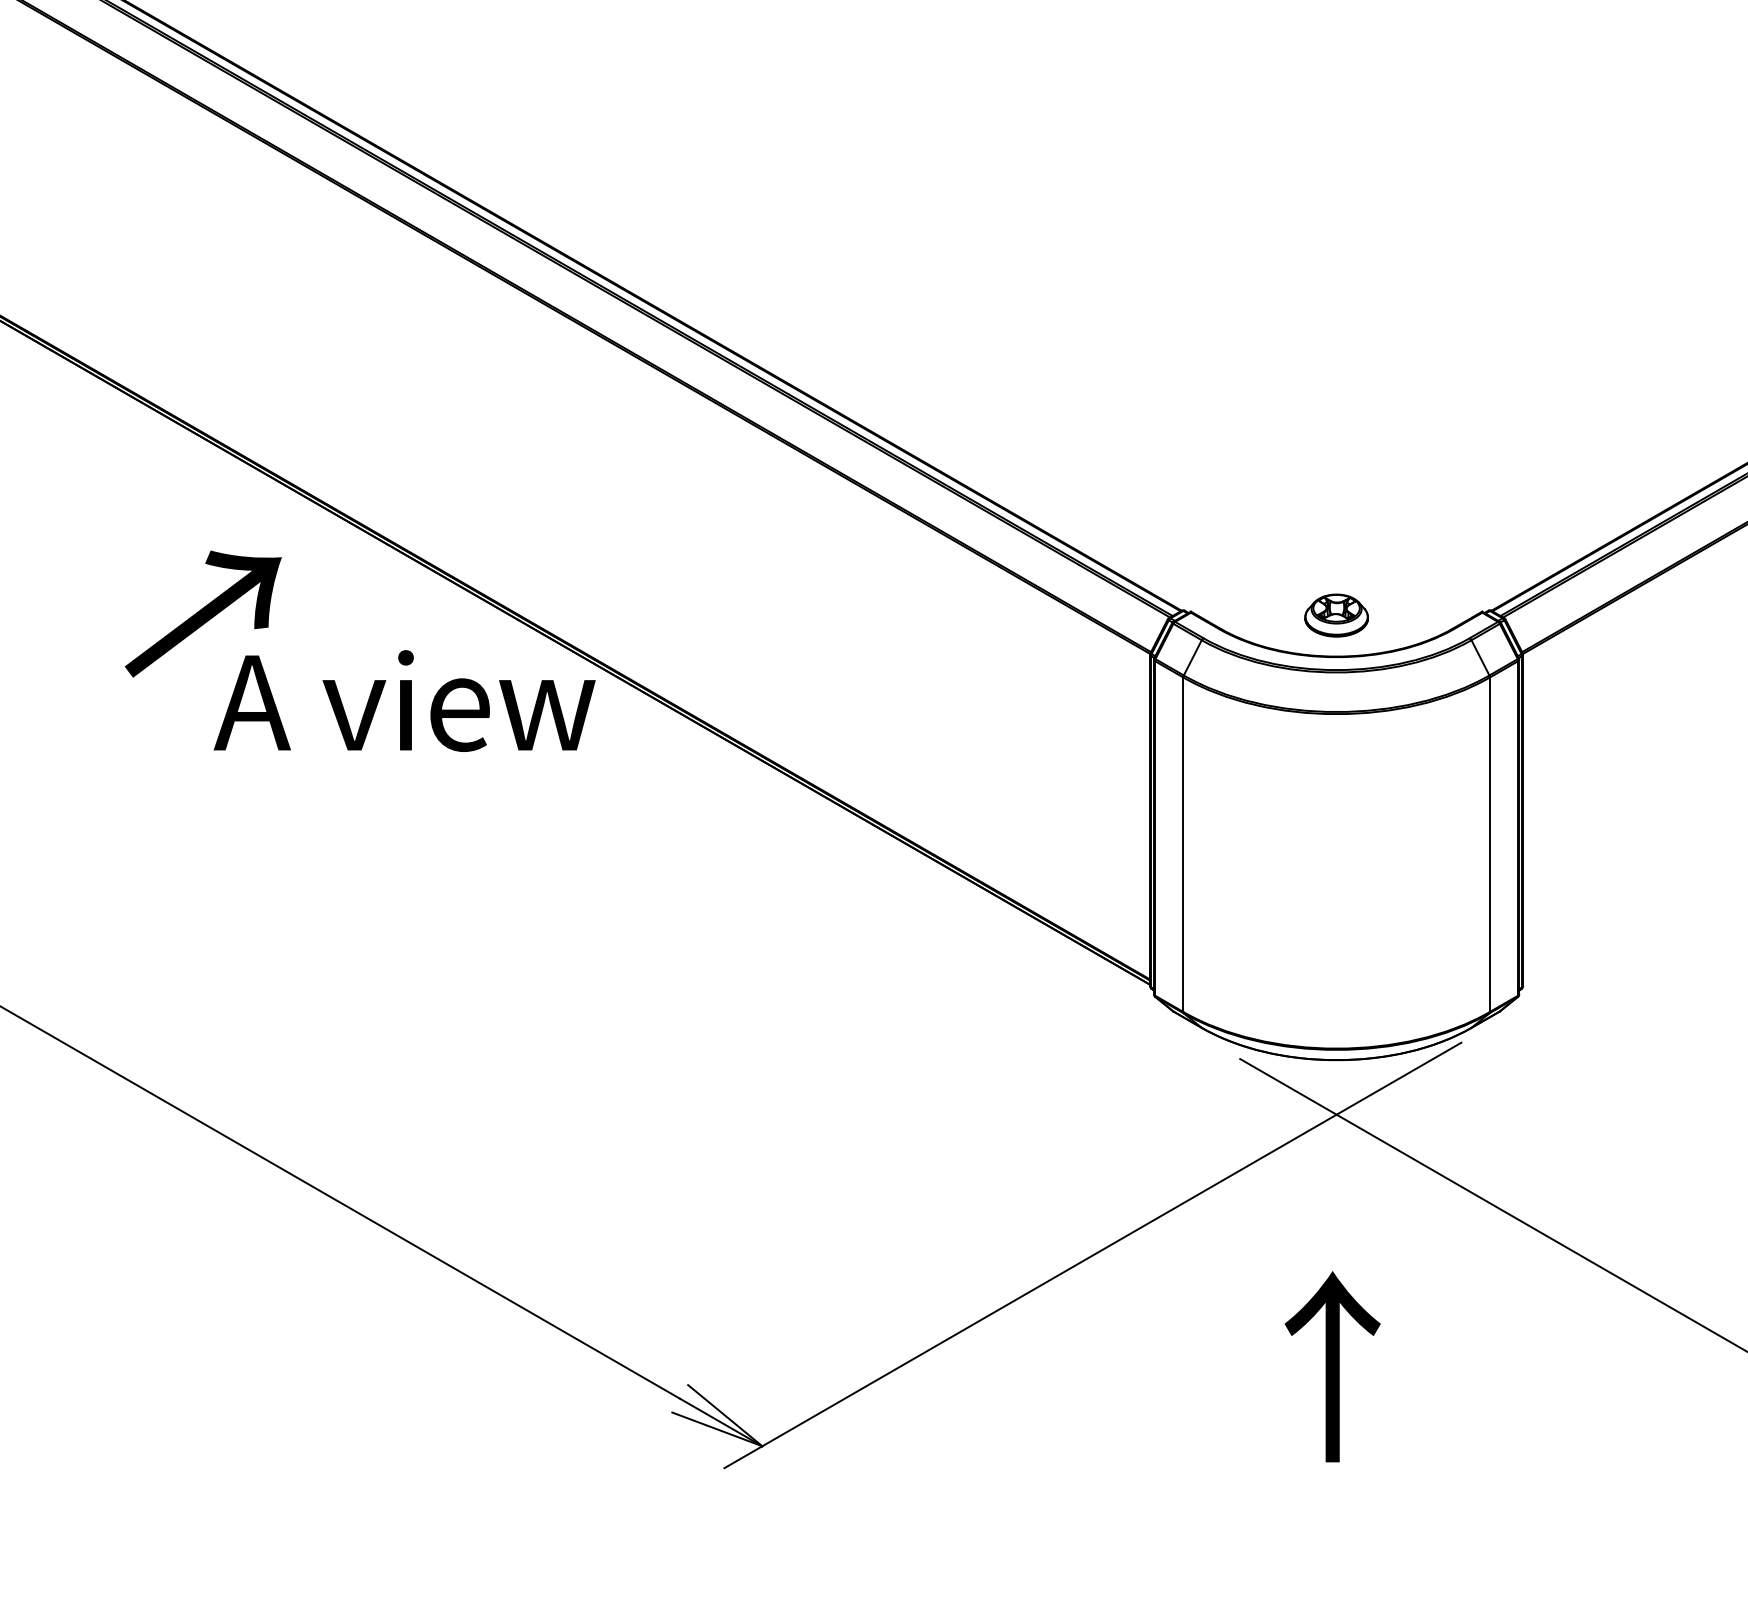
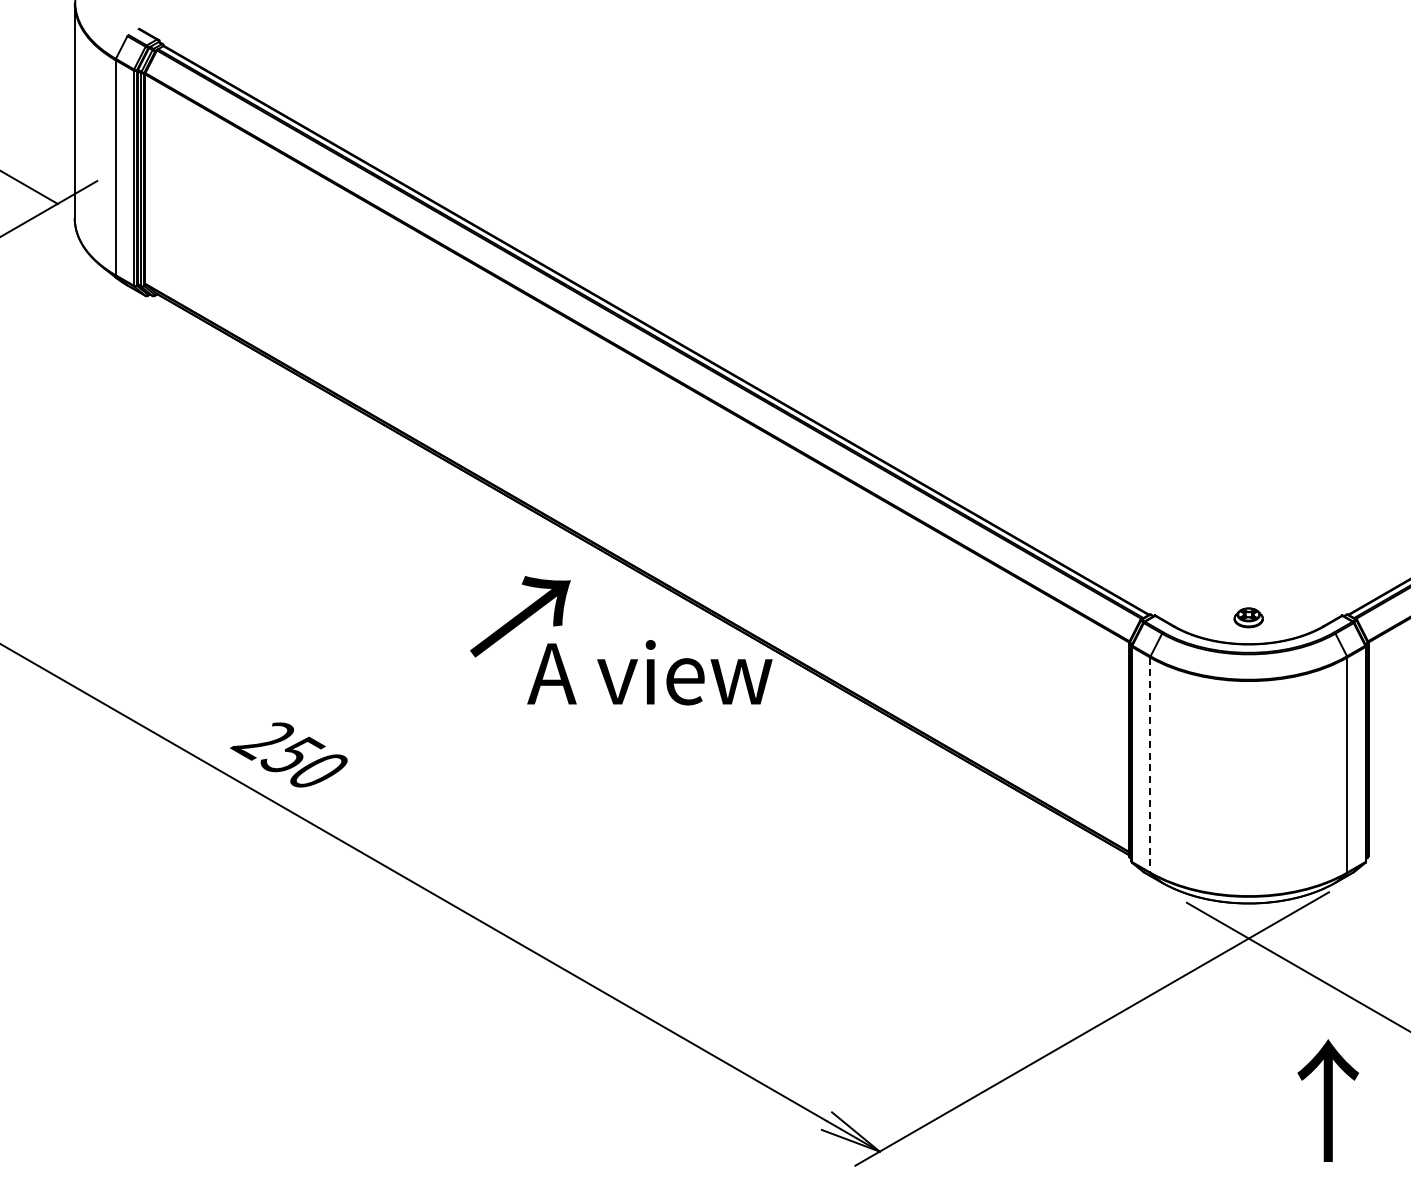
part: (1336, 615) -> (1248, 617), size x0.7
line: (1183, 845) -> (1150, 765), solid -> dashed
text: (1331, 1366) -> (1327, 1100), moved

